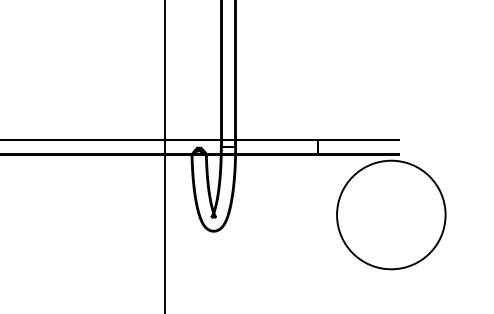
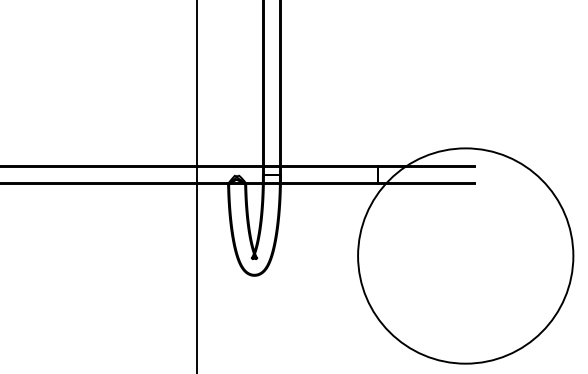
circle: (390, 214) -> (464, 255), size x1.67

